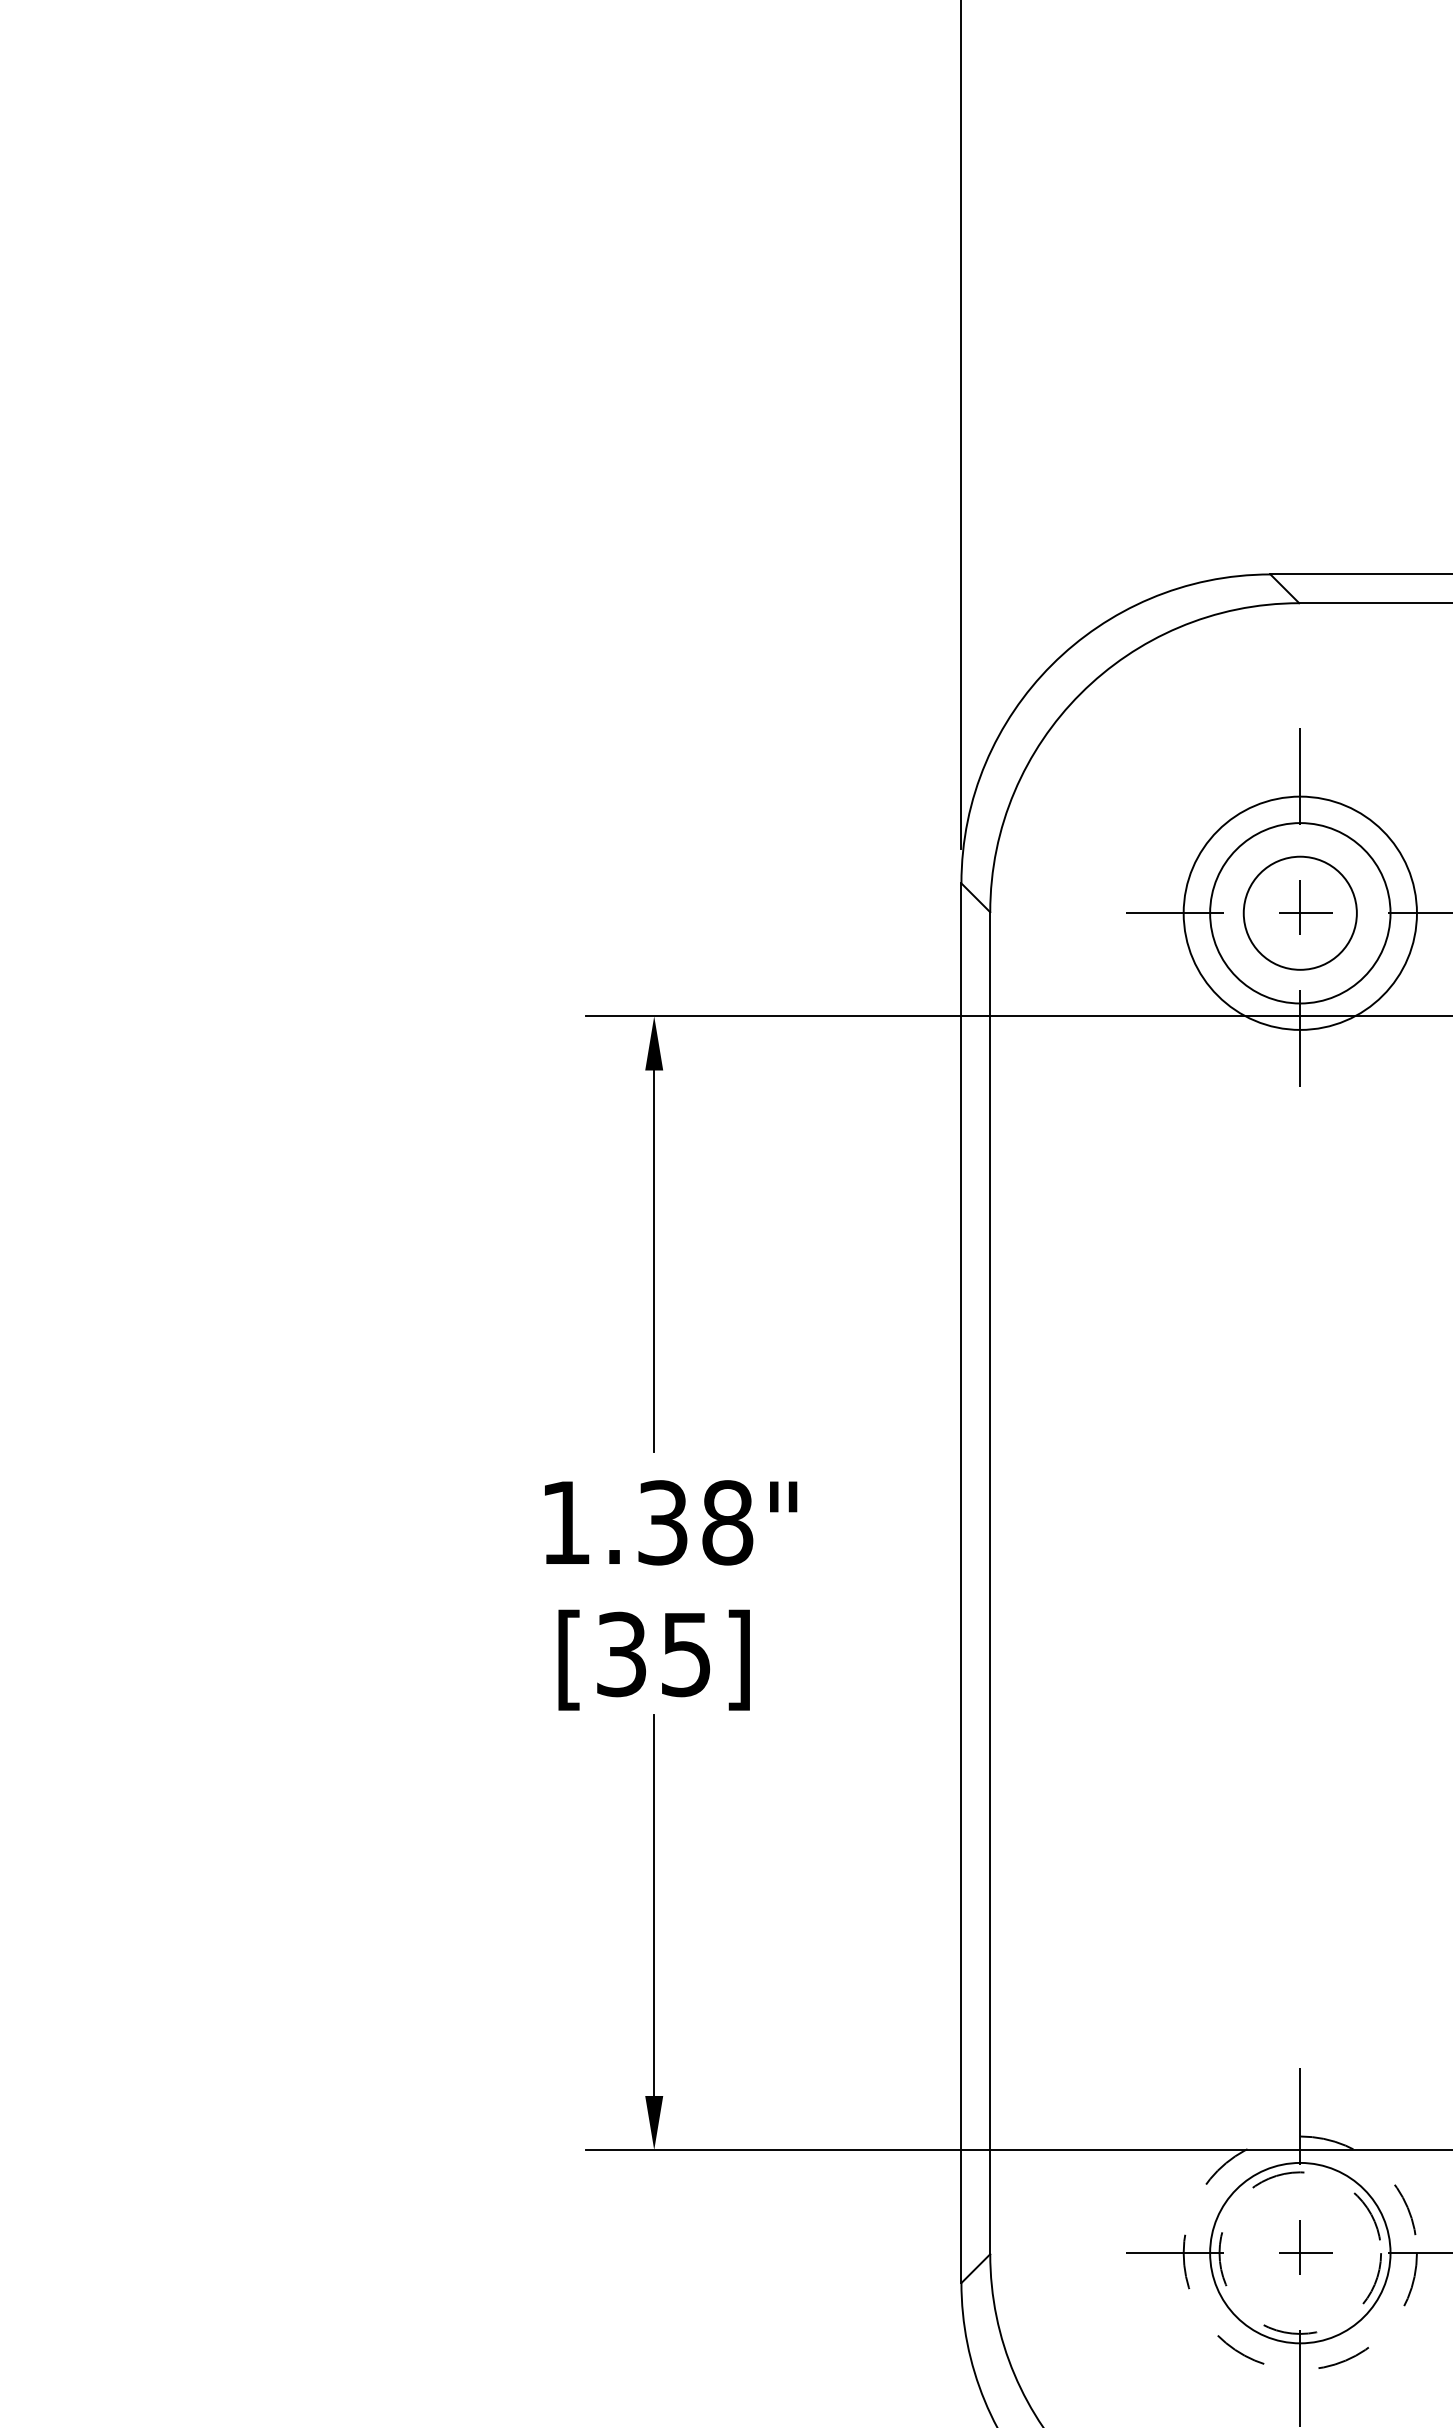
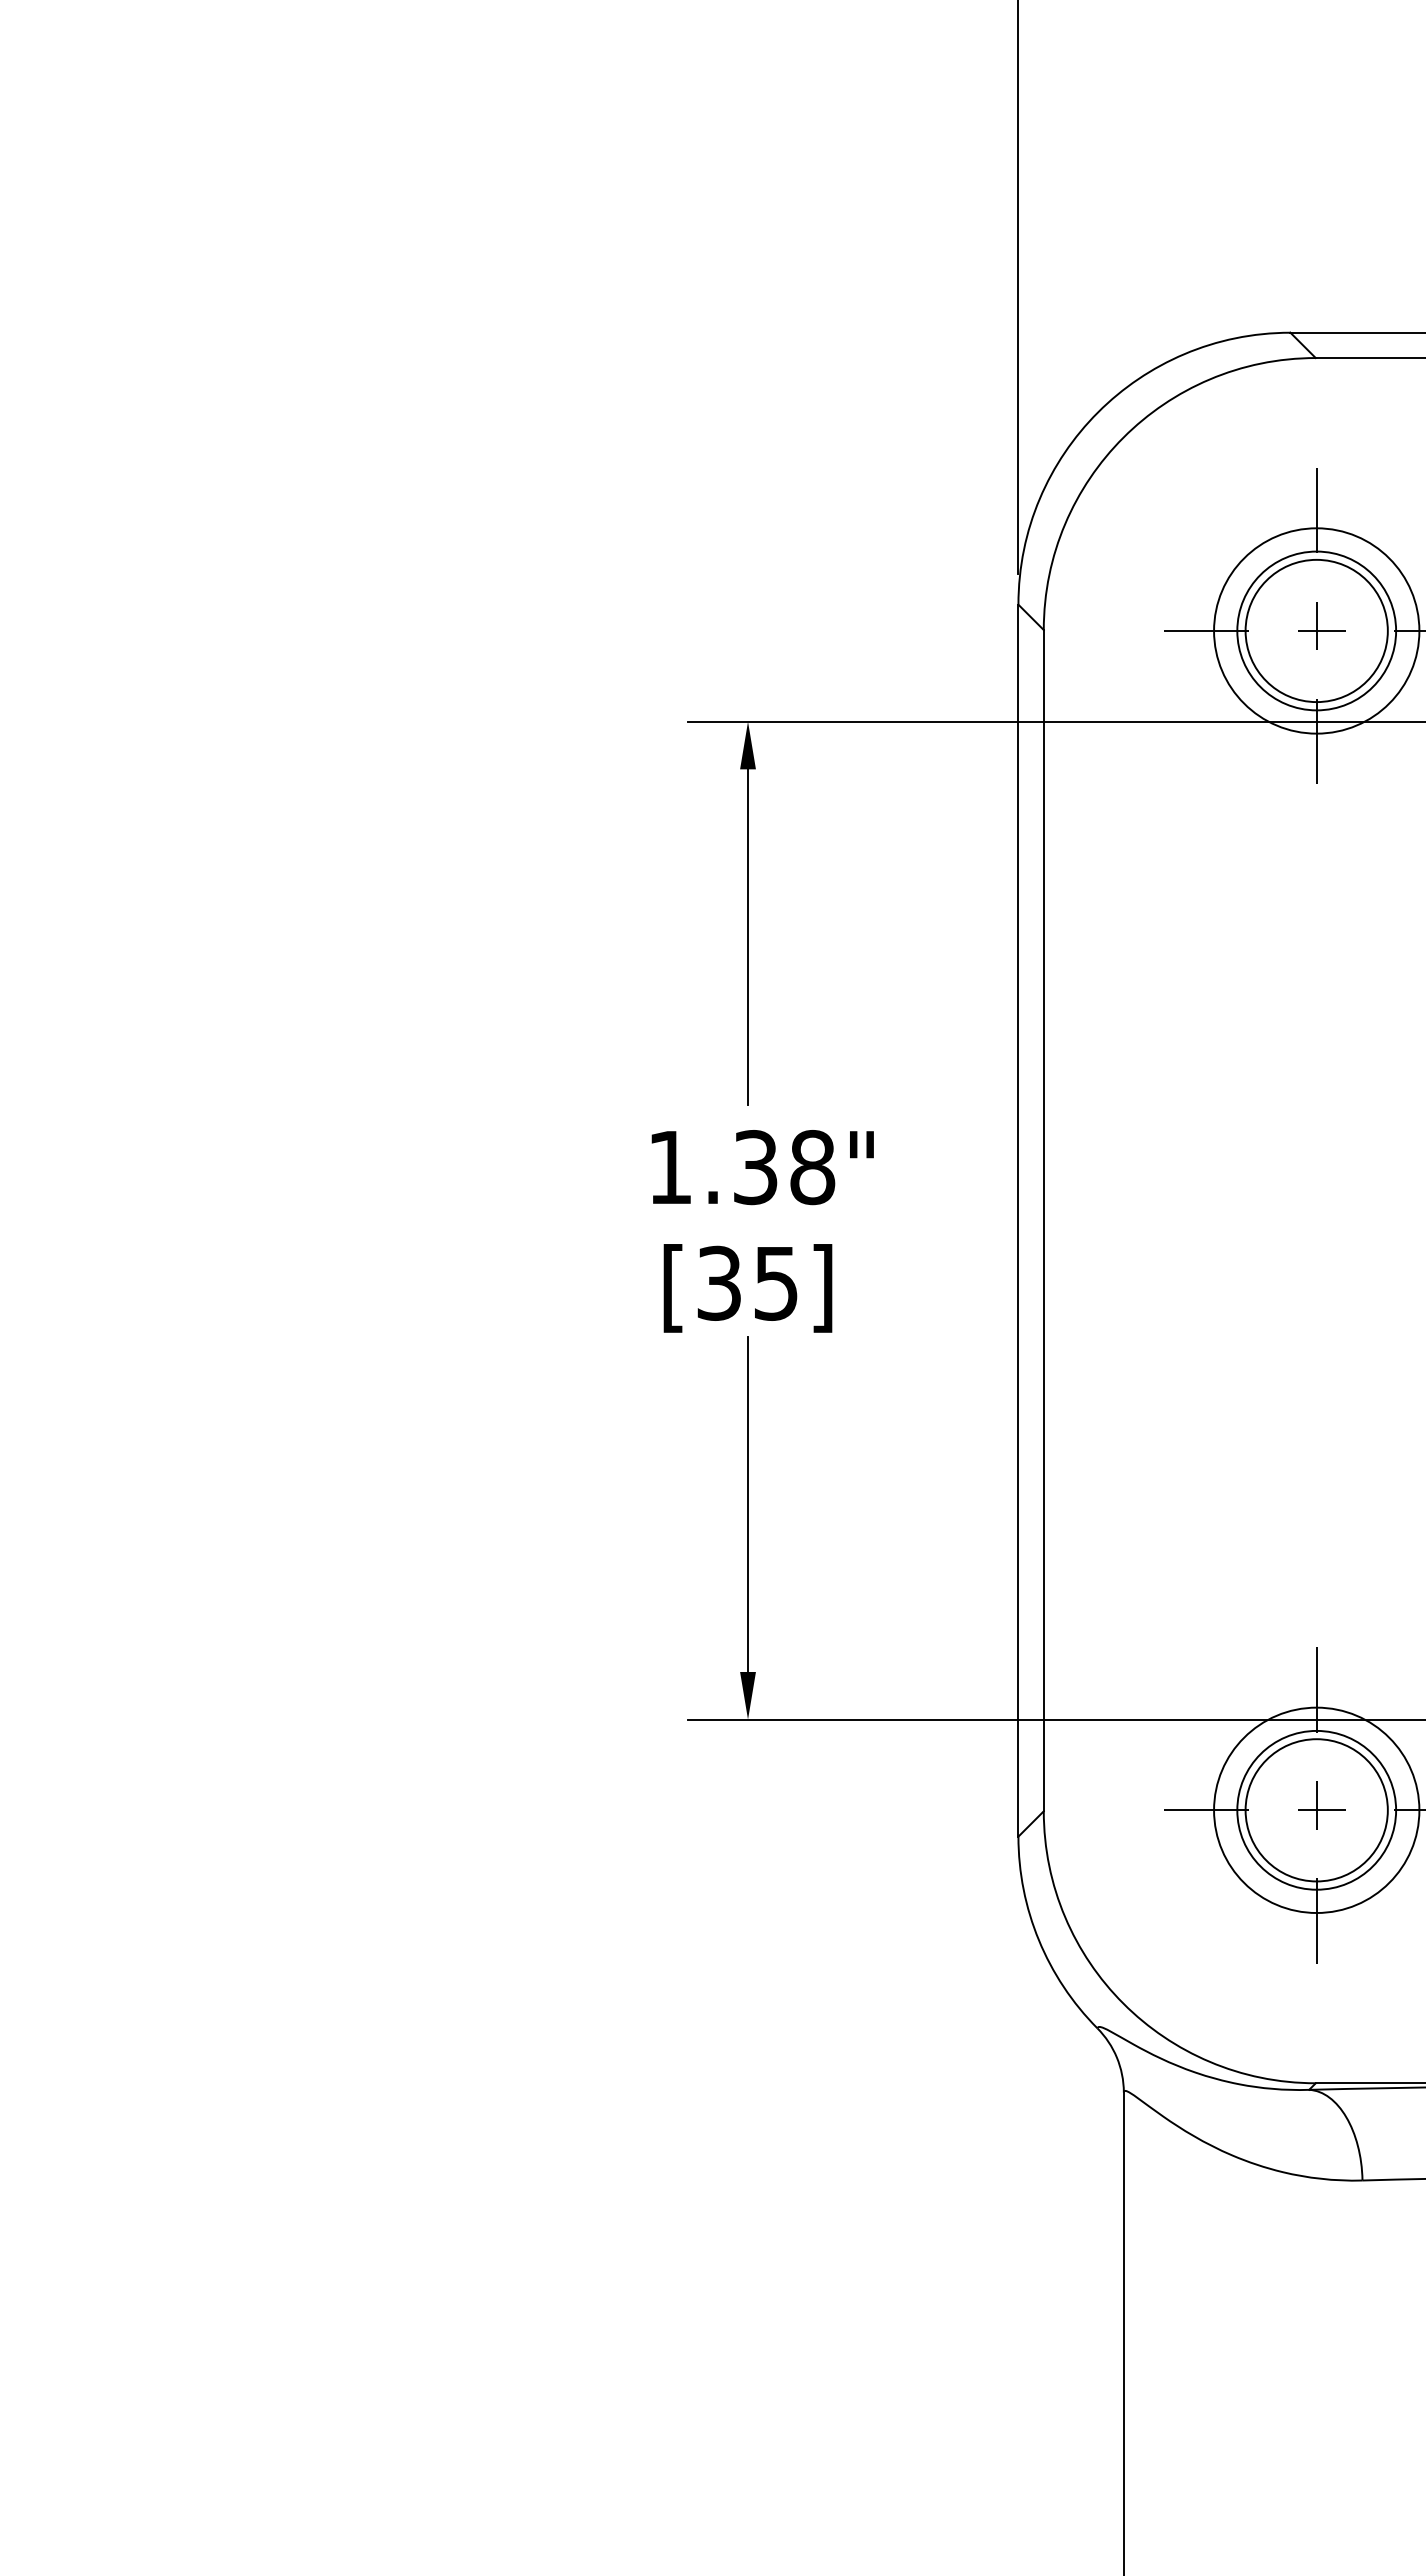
circle: (1300, 912) -> (1316, 630), size x1.43
circle: (1300, 2253) -> (1316, 1810), dashed -> solid
circle: (1300, 2253) -> (1316, 1810), dashed -> solid

